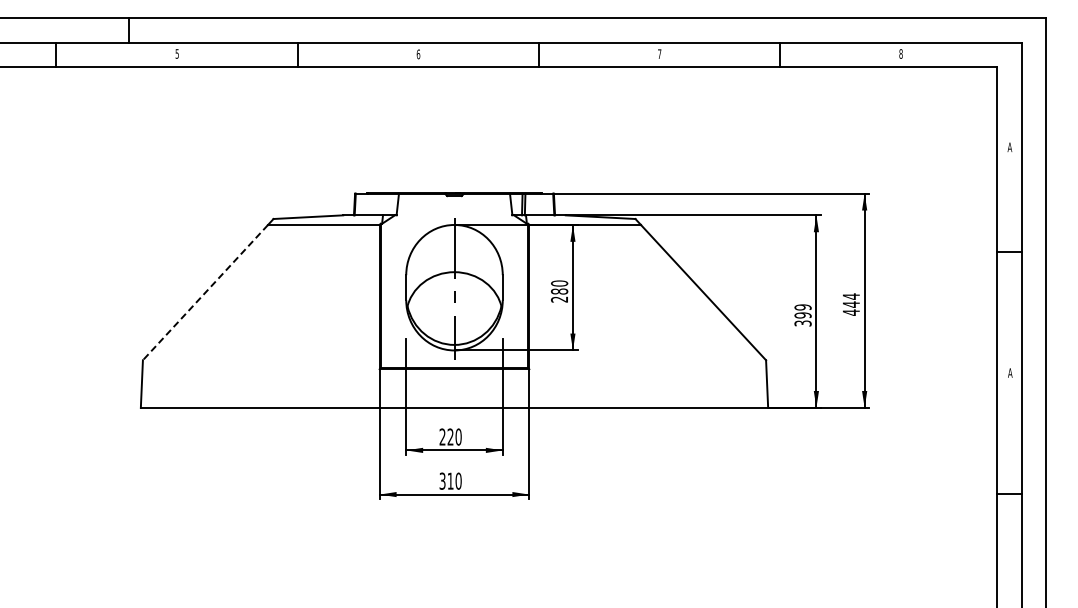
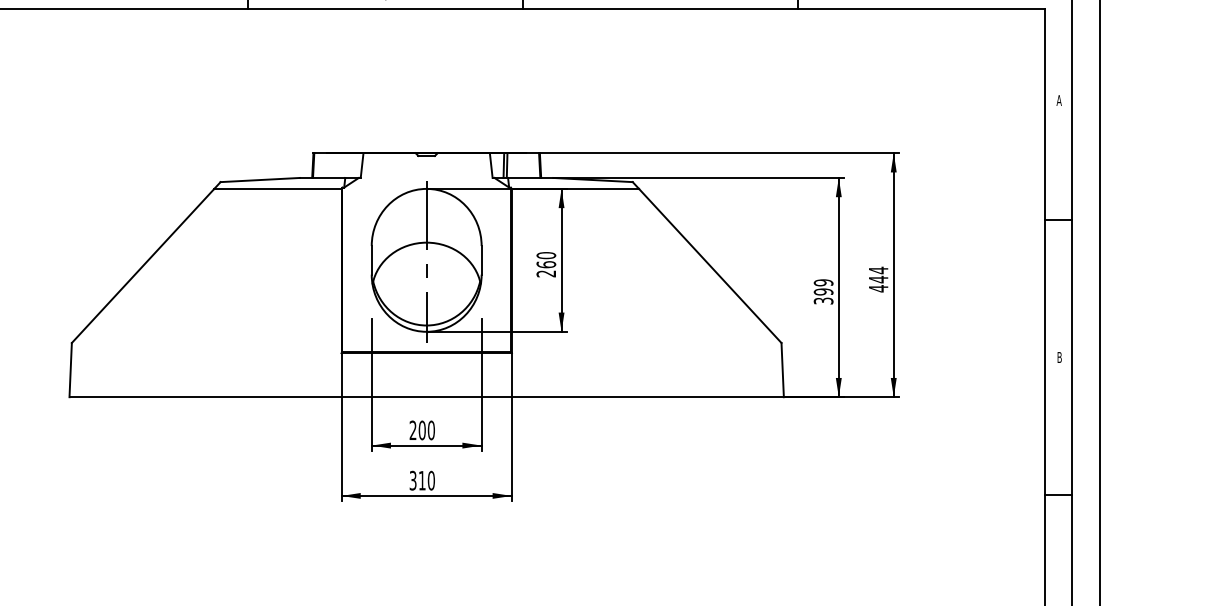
text: (559, 291) -> (546, 264), 280 -> 260
line: (205, 293) -> (143, 266), dashed -> solid
text: (1010, 372) -> (1059, 356), A -> B
text: (450, 436) -> (422, 429), 220 -> 200

